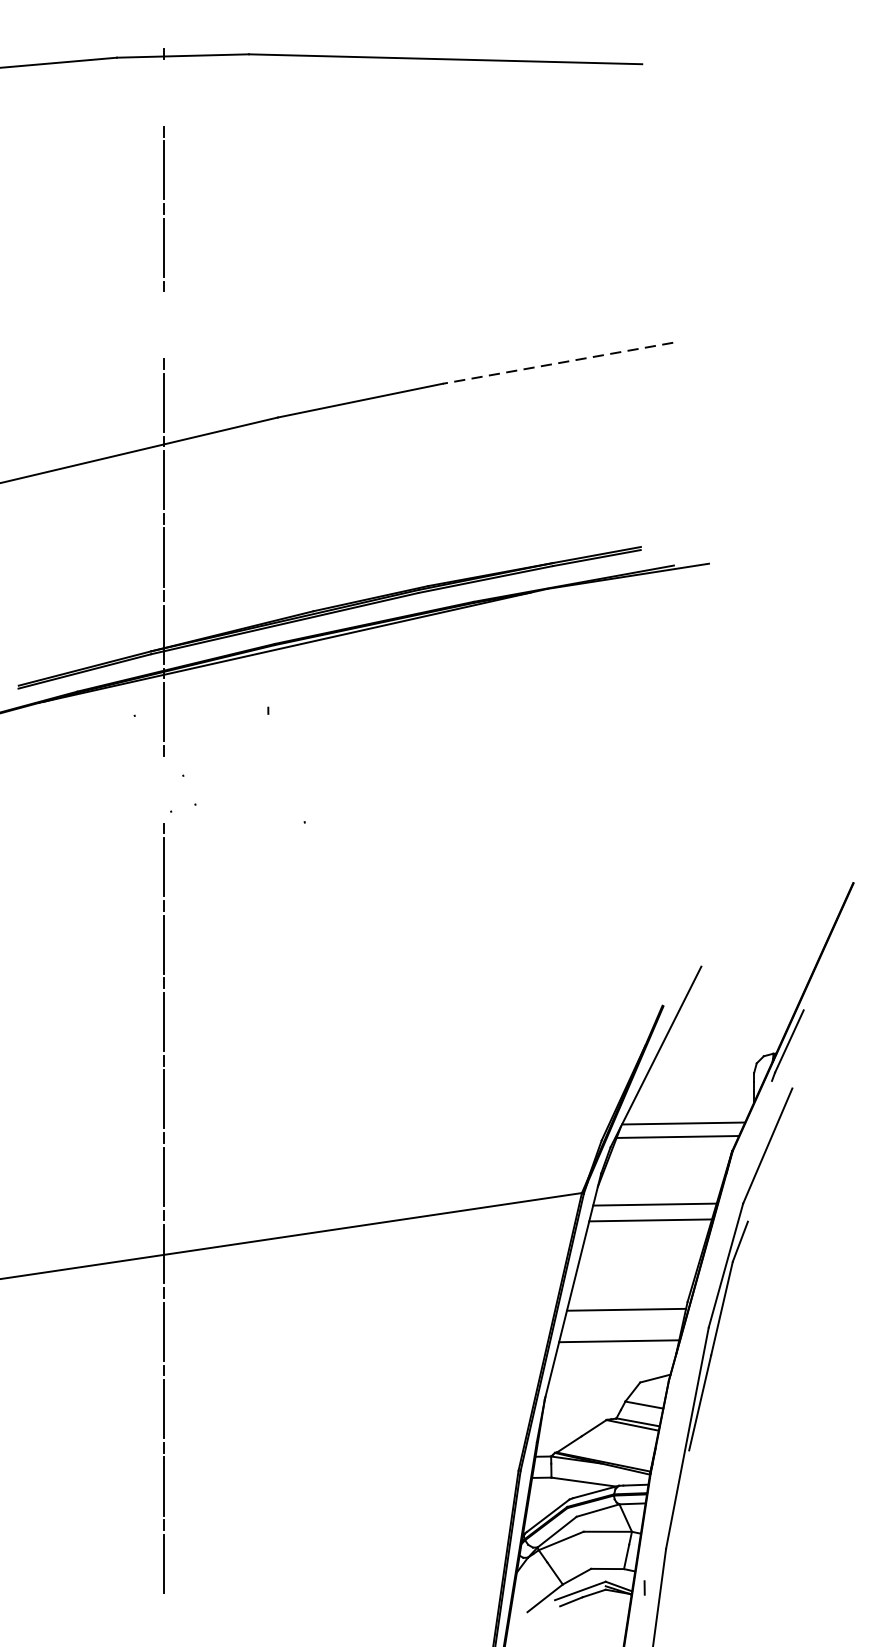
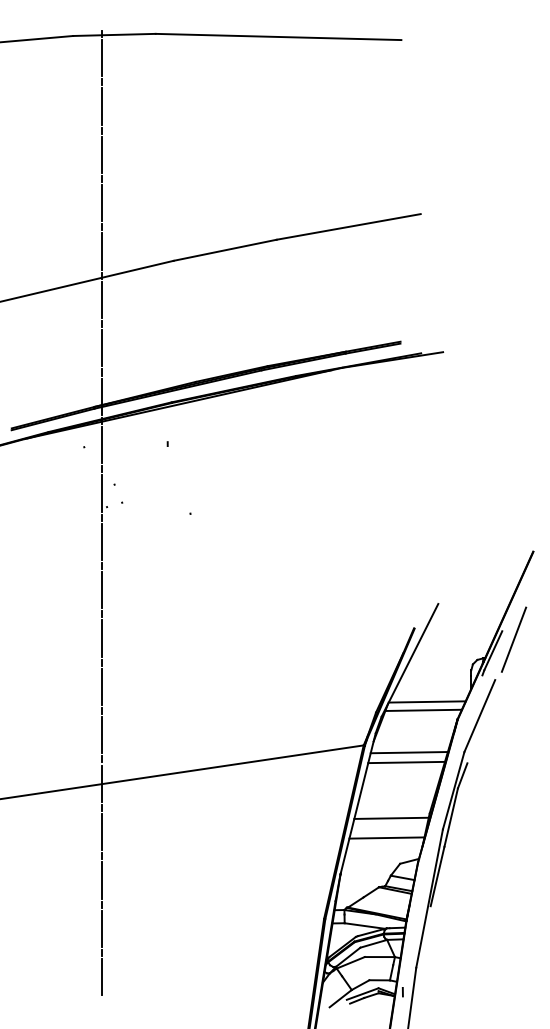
line: (163, 92) -> (102, 57), added
line: (163, 325) -> (102, 203), added
line: (557, 364) -> (348, 227), dashed -> solid
line: (163, 789) -> (102, 493), added
line: (823, 1023) -> (514, 639), added

